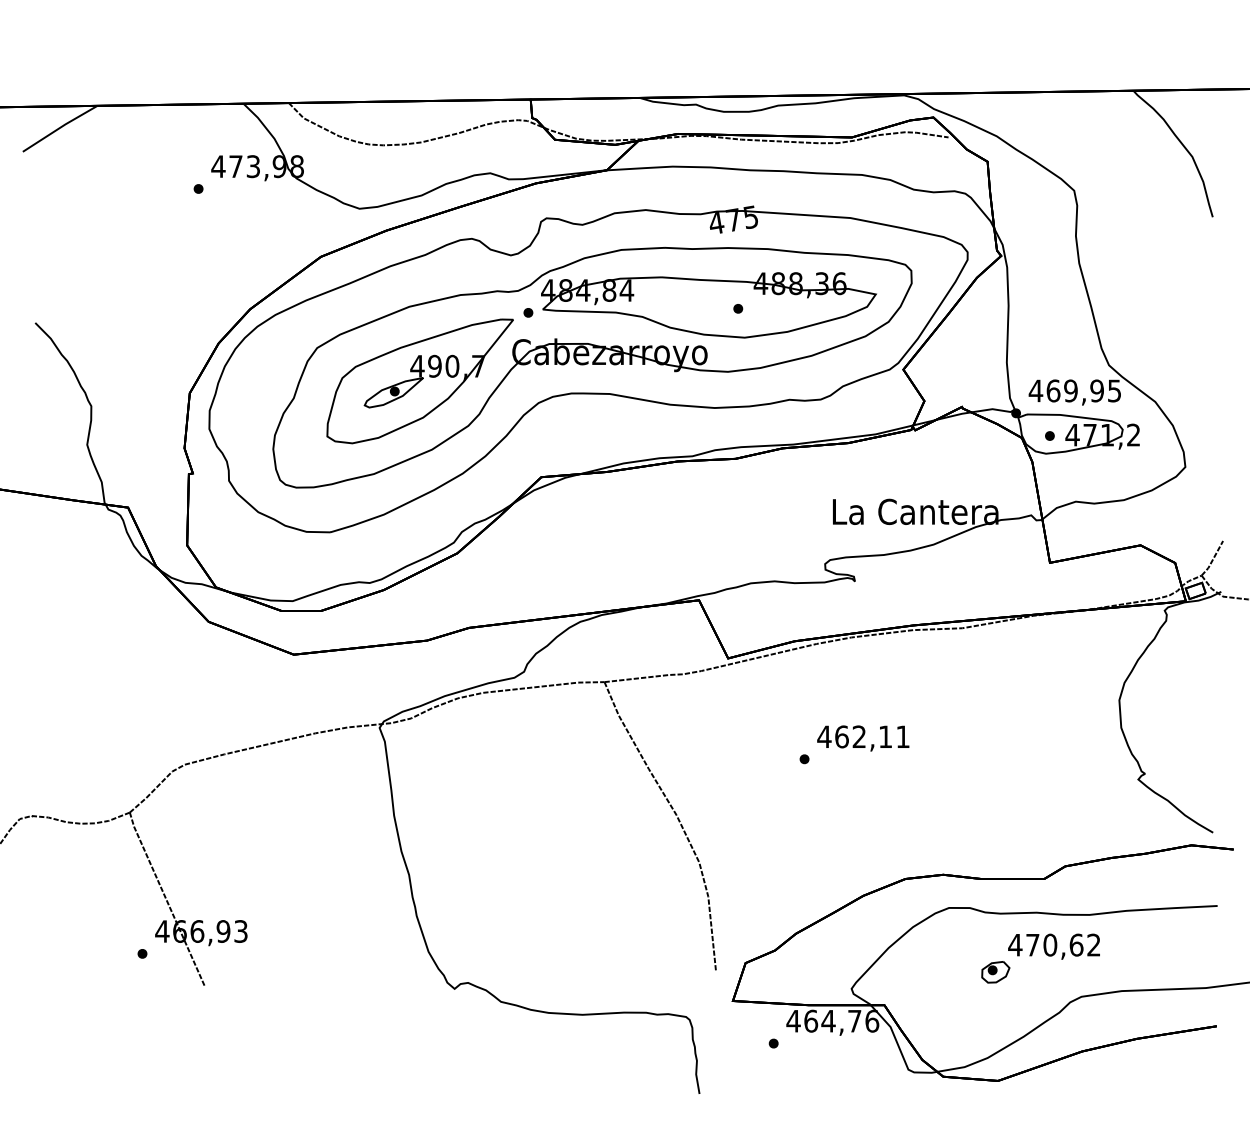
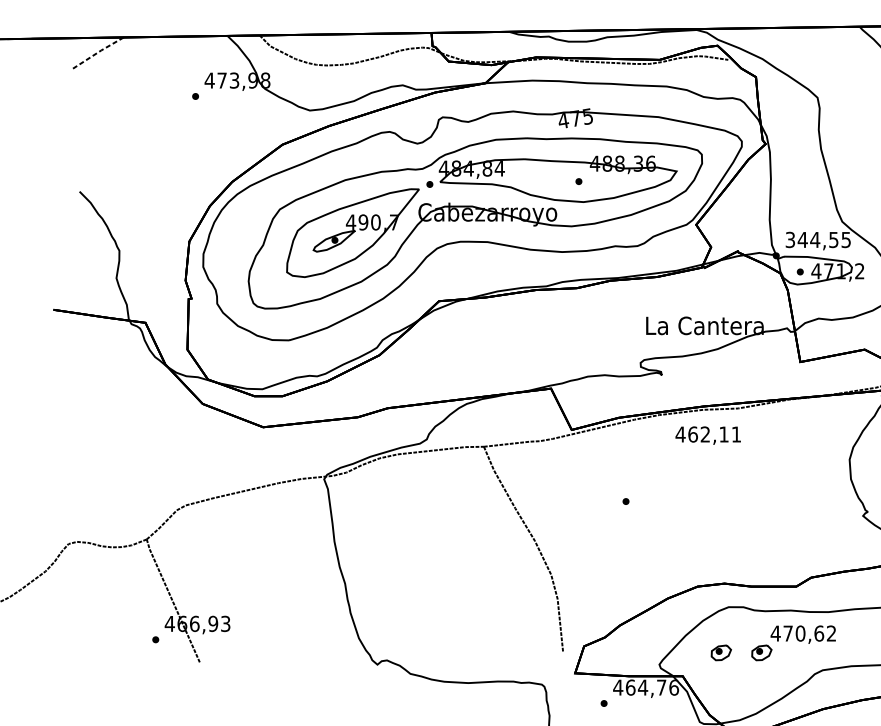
line: (59, 128) -> (96, 53), solid -> dashed
text: (1065, 390) -> (811, 239), 469,95 -> 344,55
text: (863, 738) -> (708, 435), moved
part: (938, 972) -> (721, 653), added

